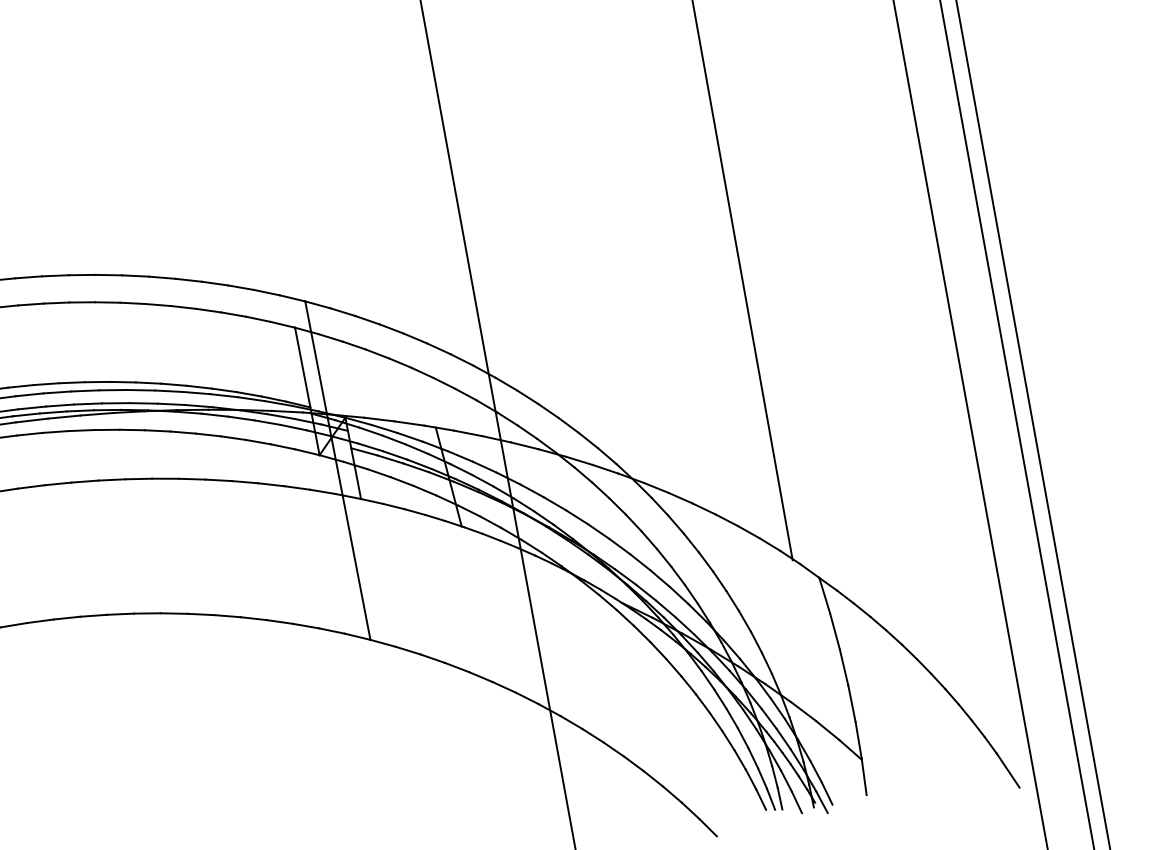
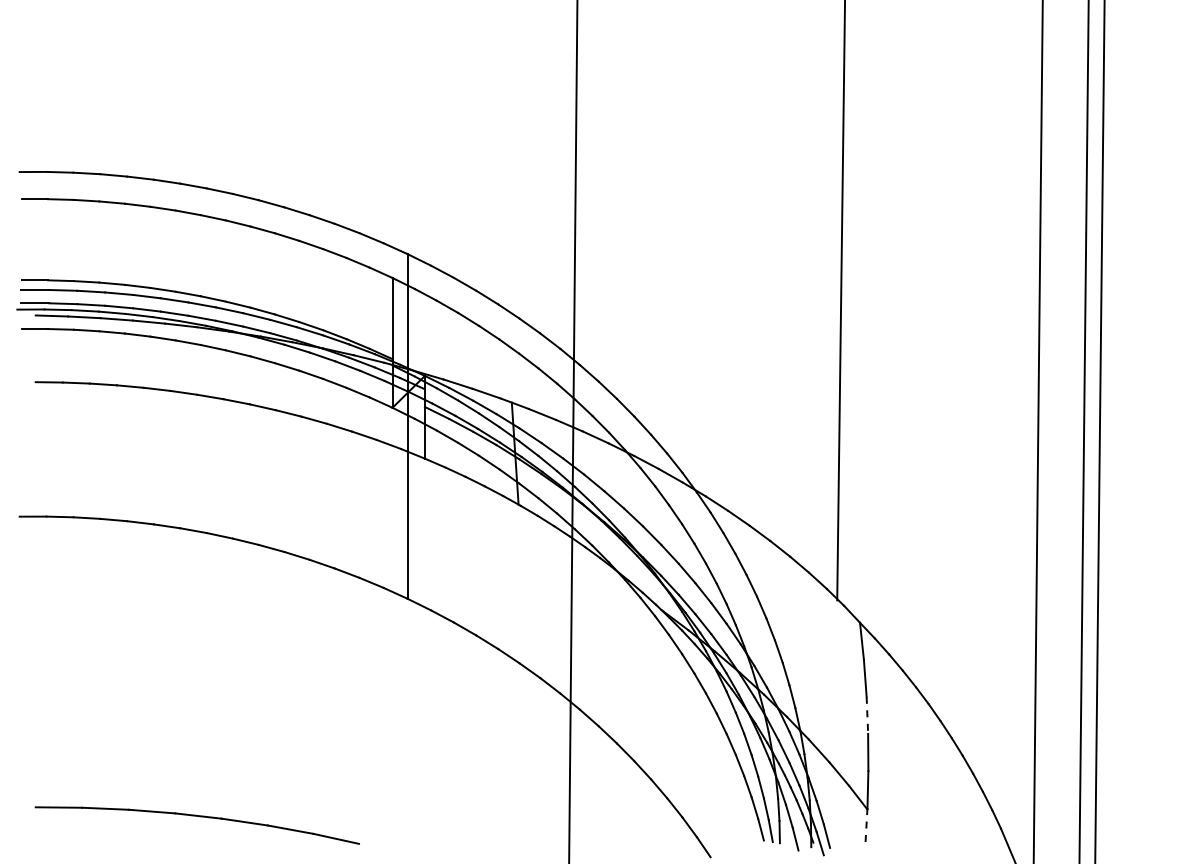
line: (844, 667) -> (867, 715), solid -> dashed
line: (864, 776) -> (866, 826), solid -> dashed

